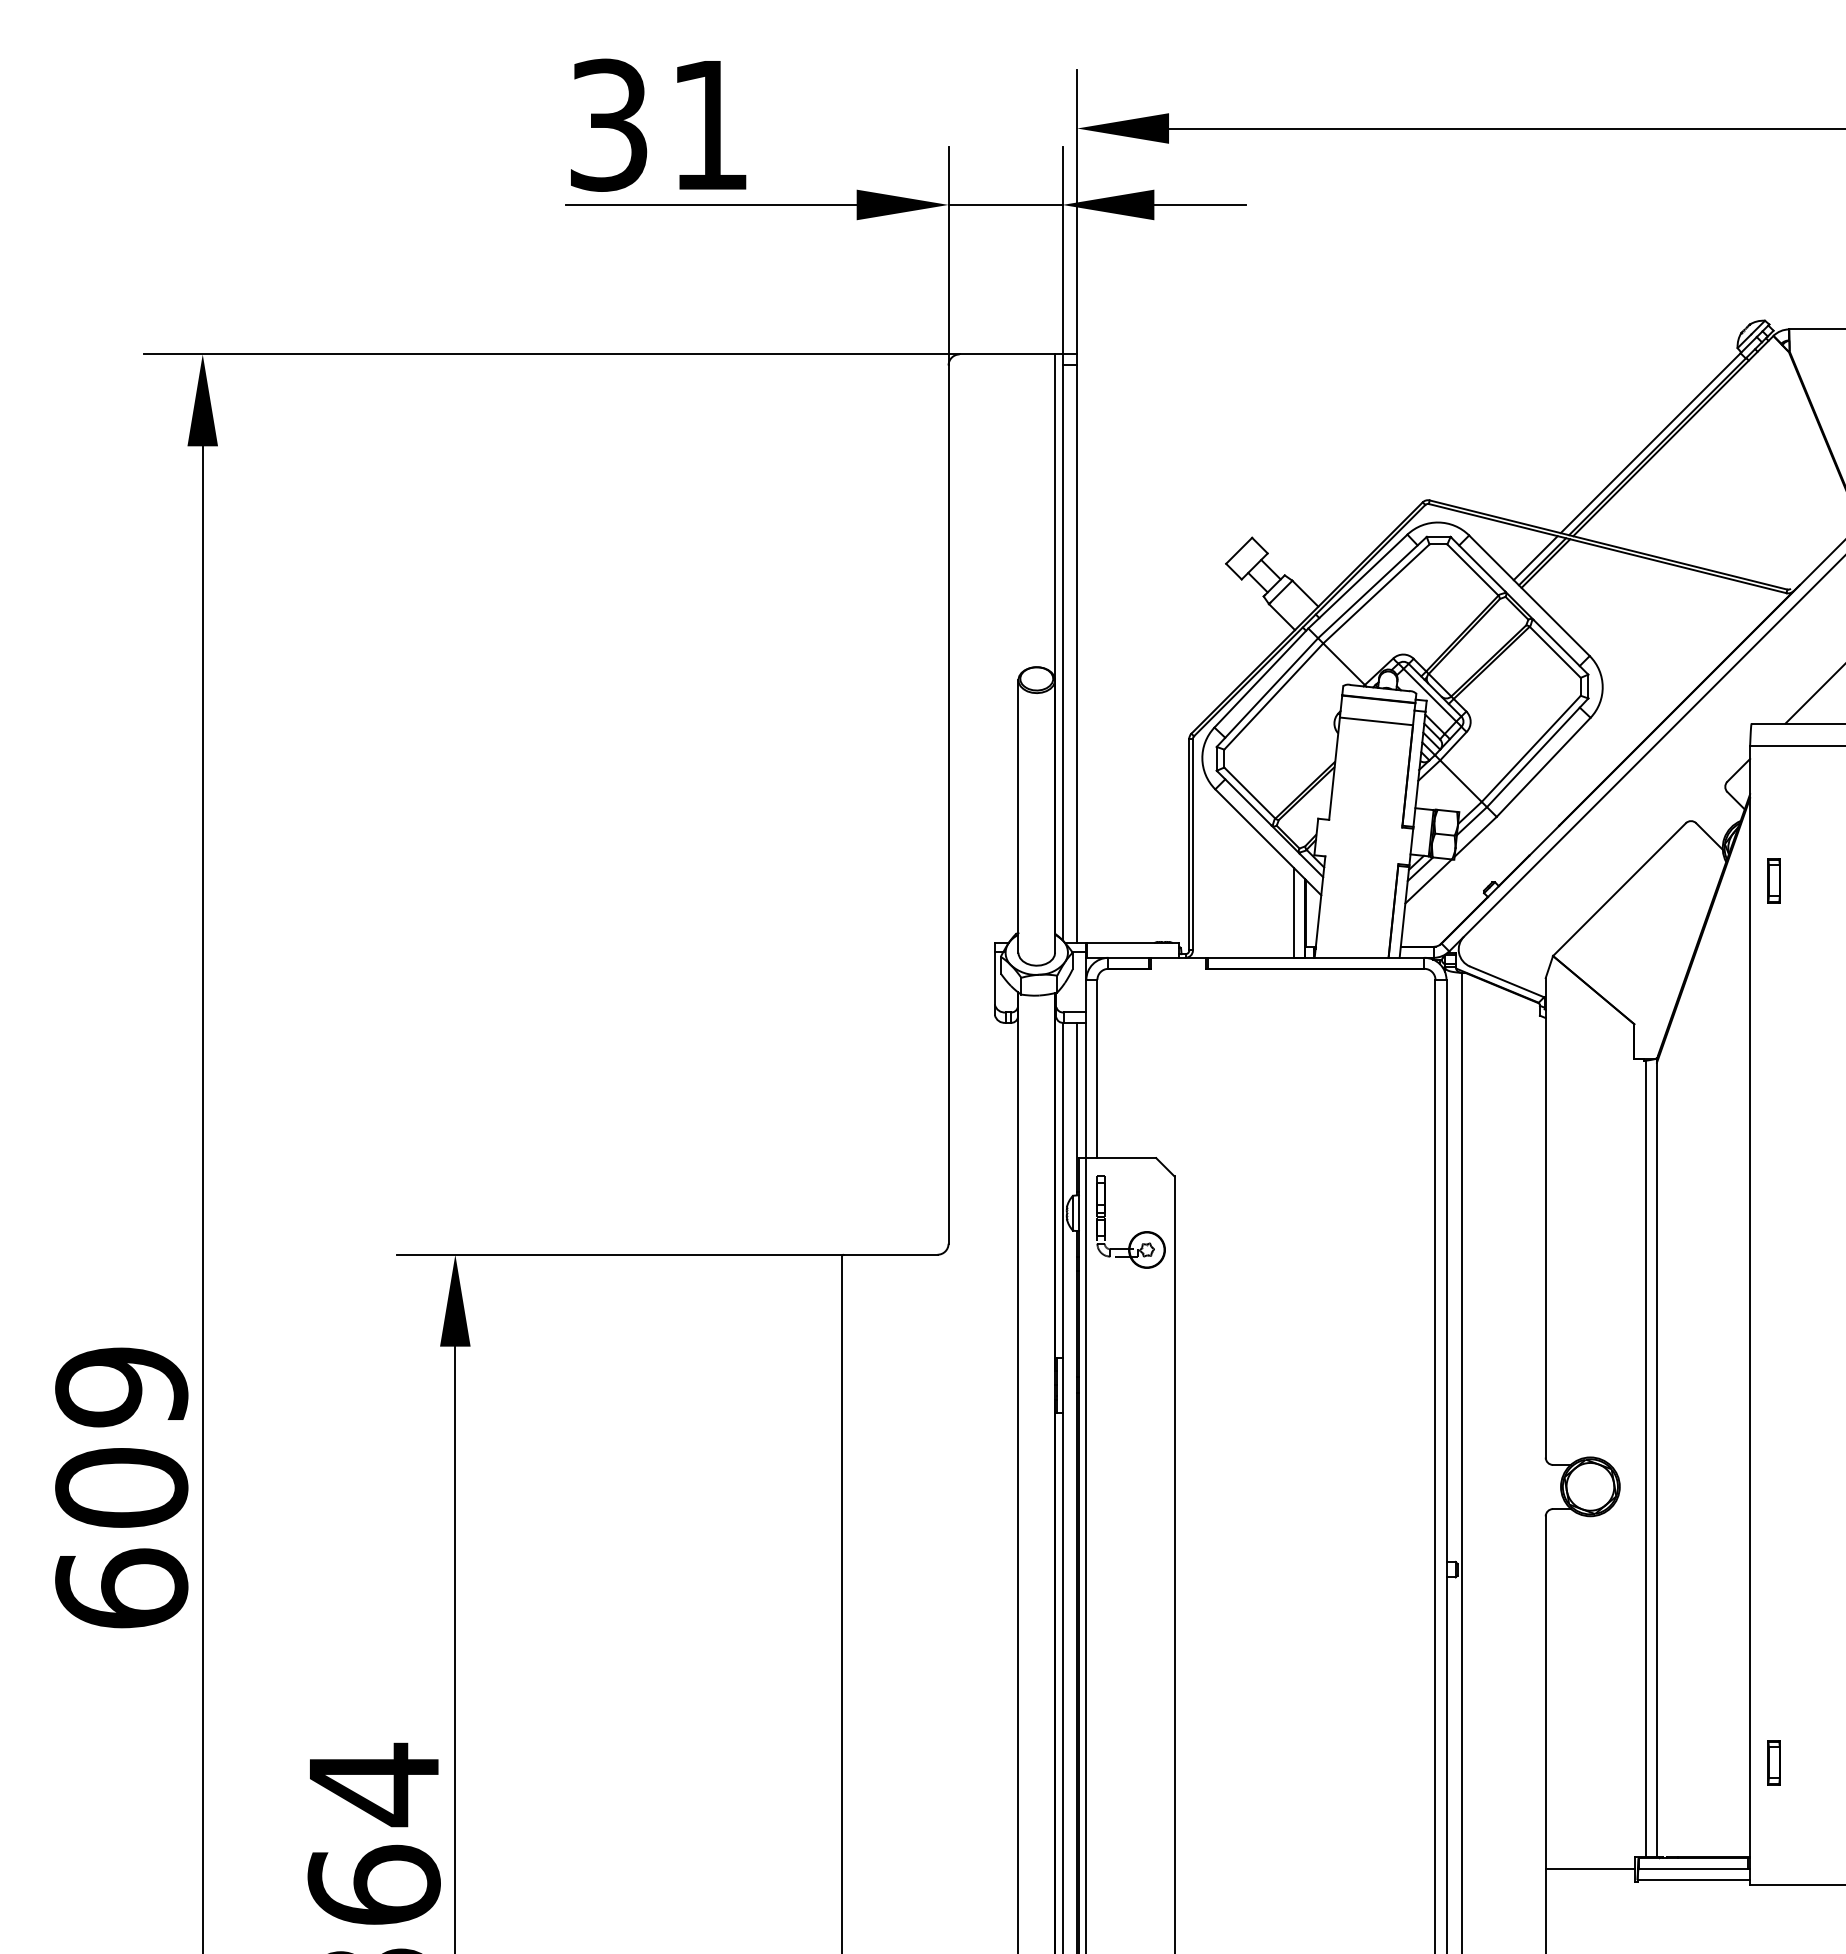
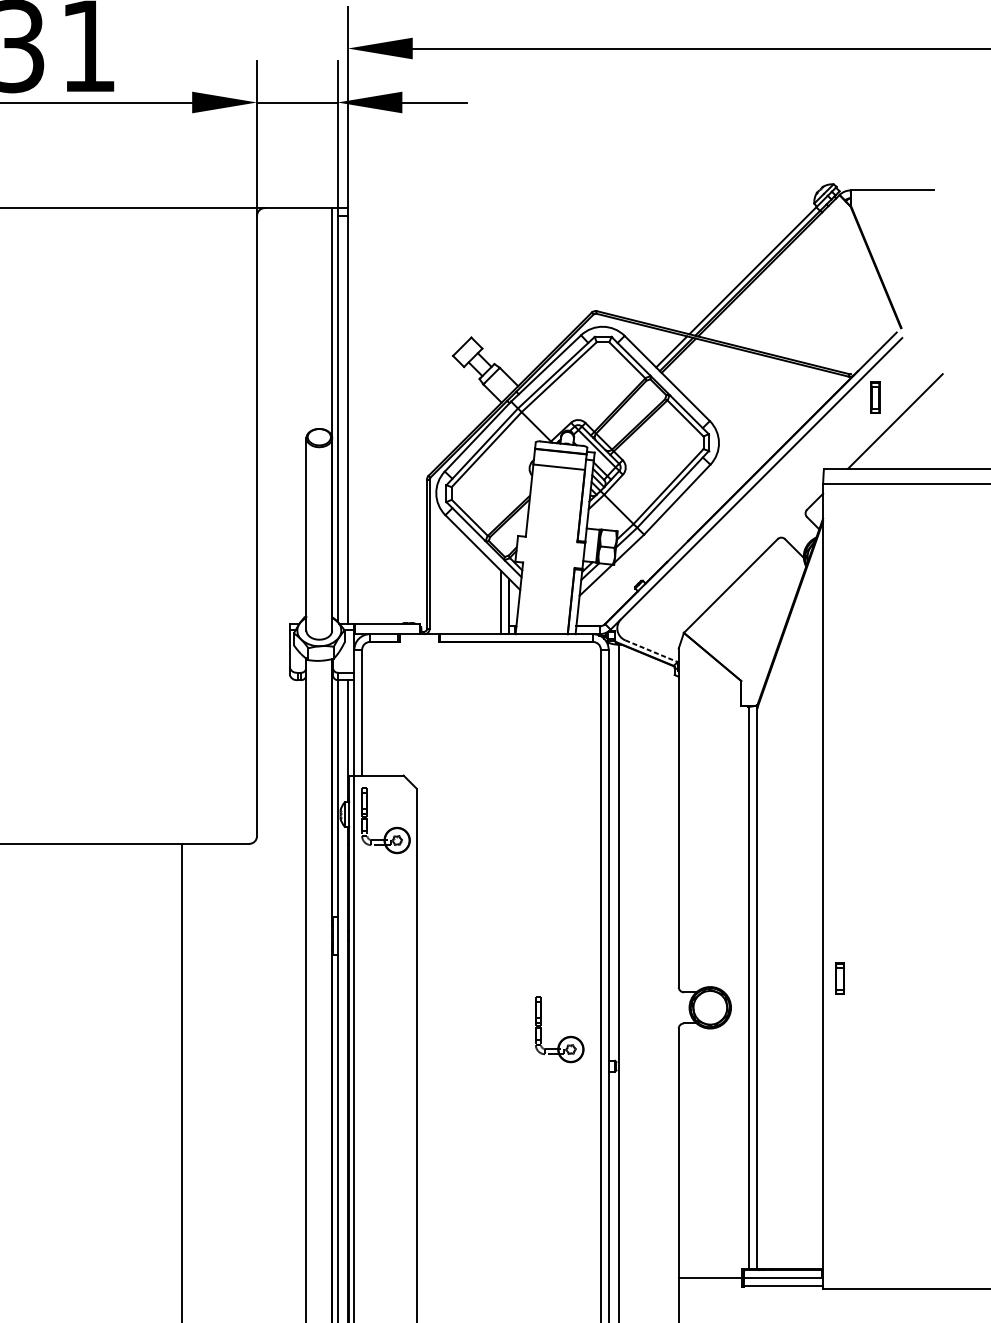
part: (1773, 880) -> (874, 397), moved
line: (1507, 982) -> (651, 651), solid -> dashed
part: (1383, 1529) -> (564, 1037), added
part: (1773, 1762) -> (839, 978), moved

